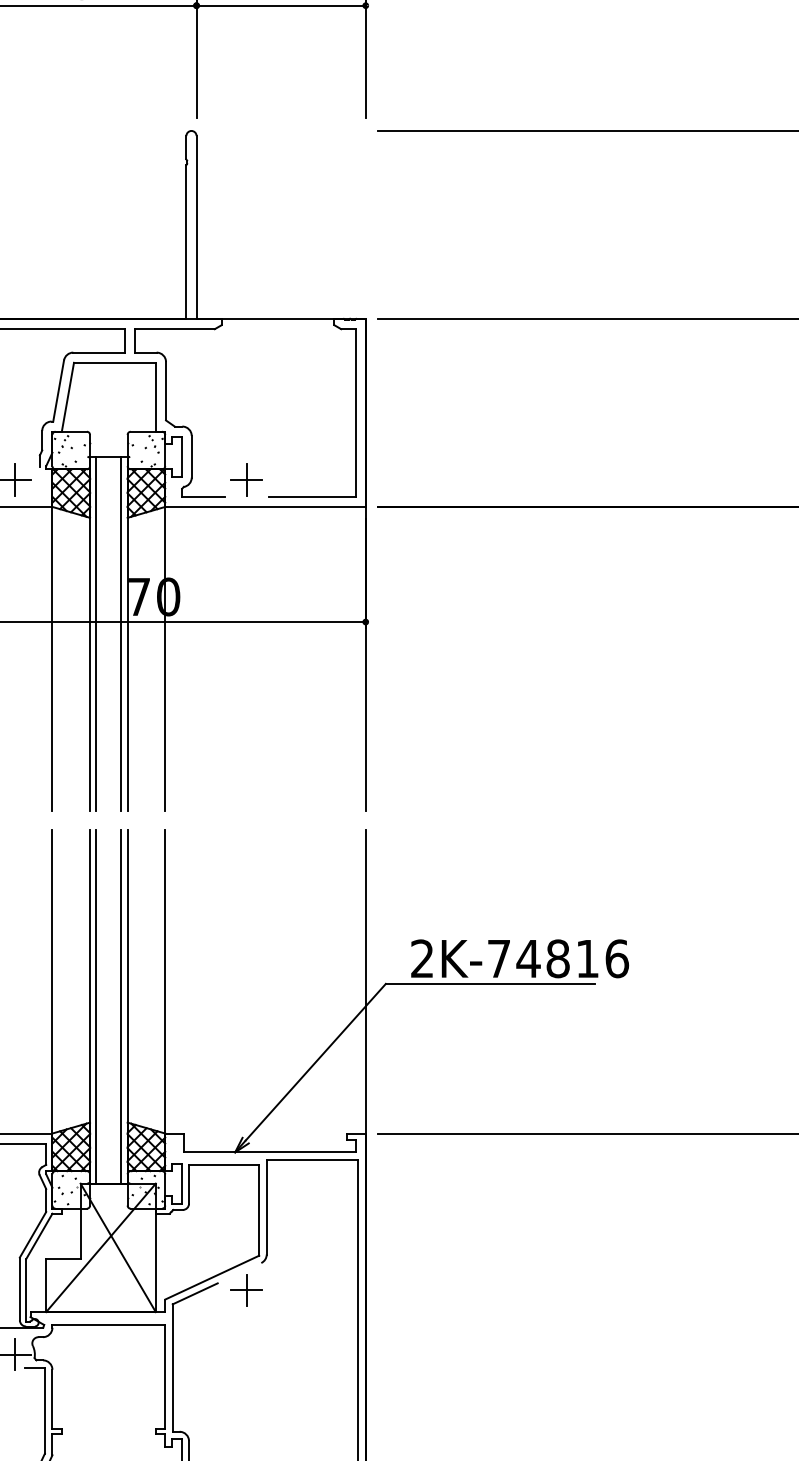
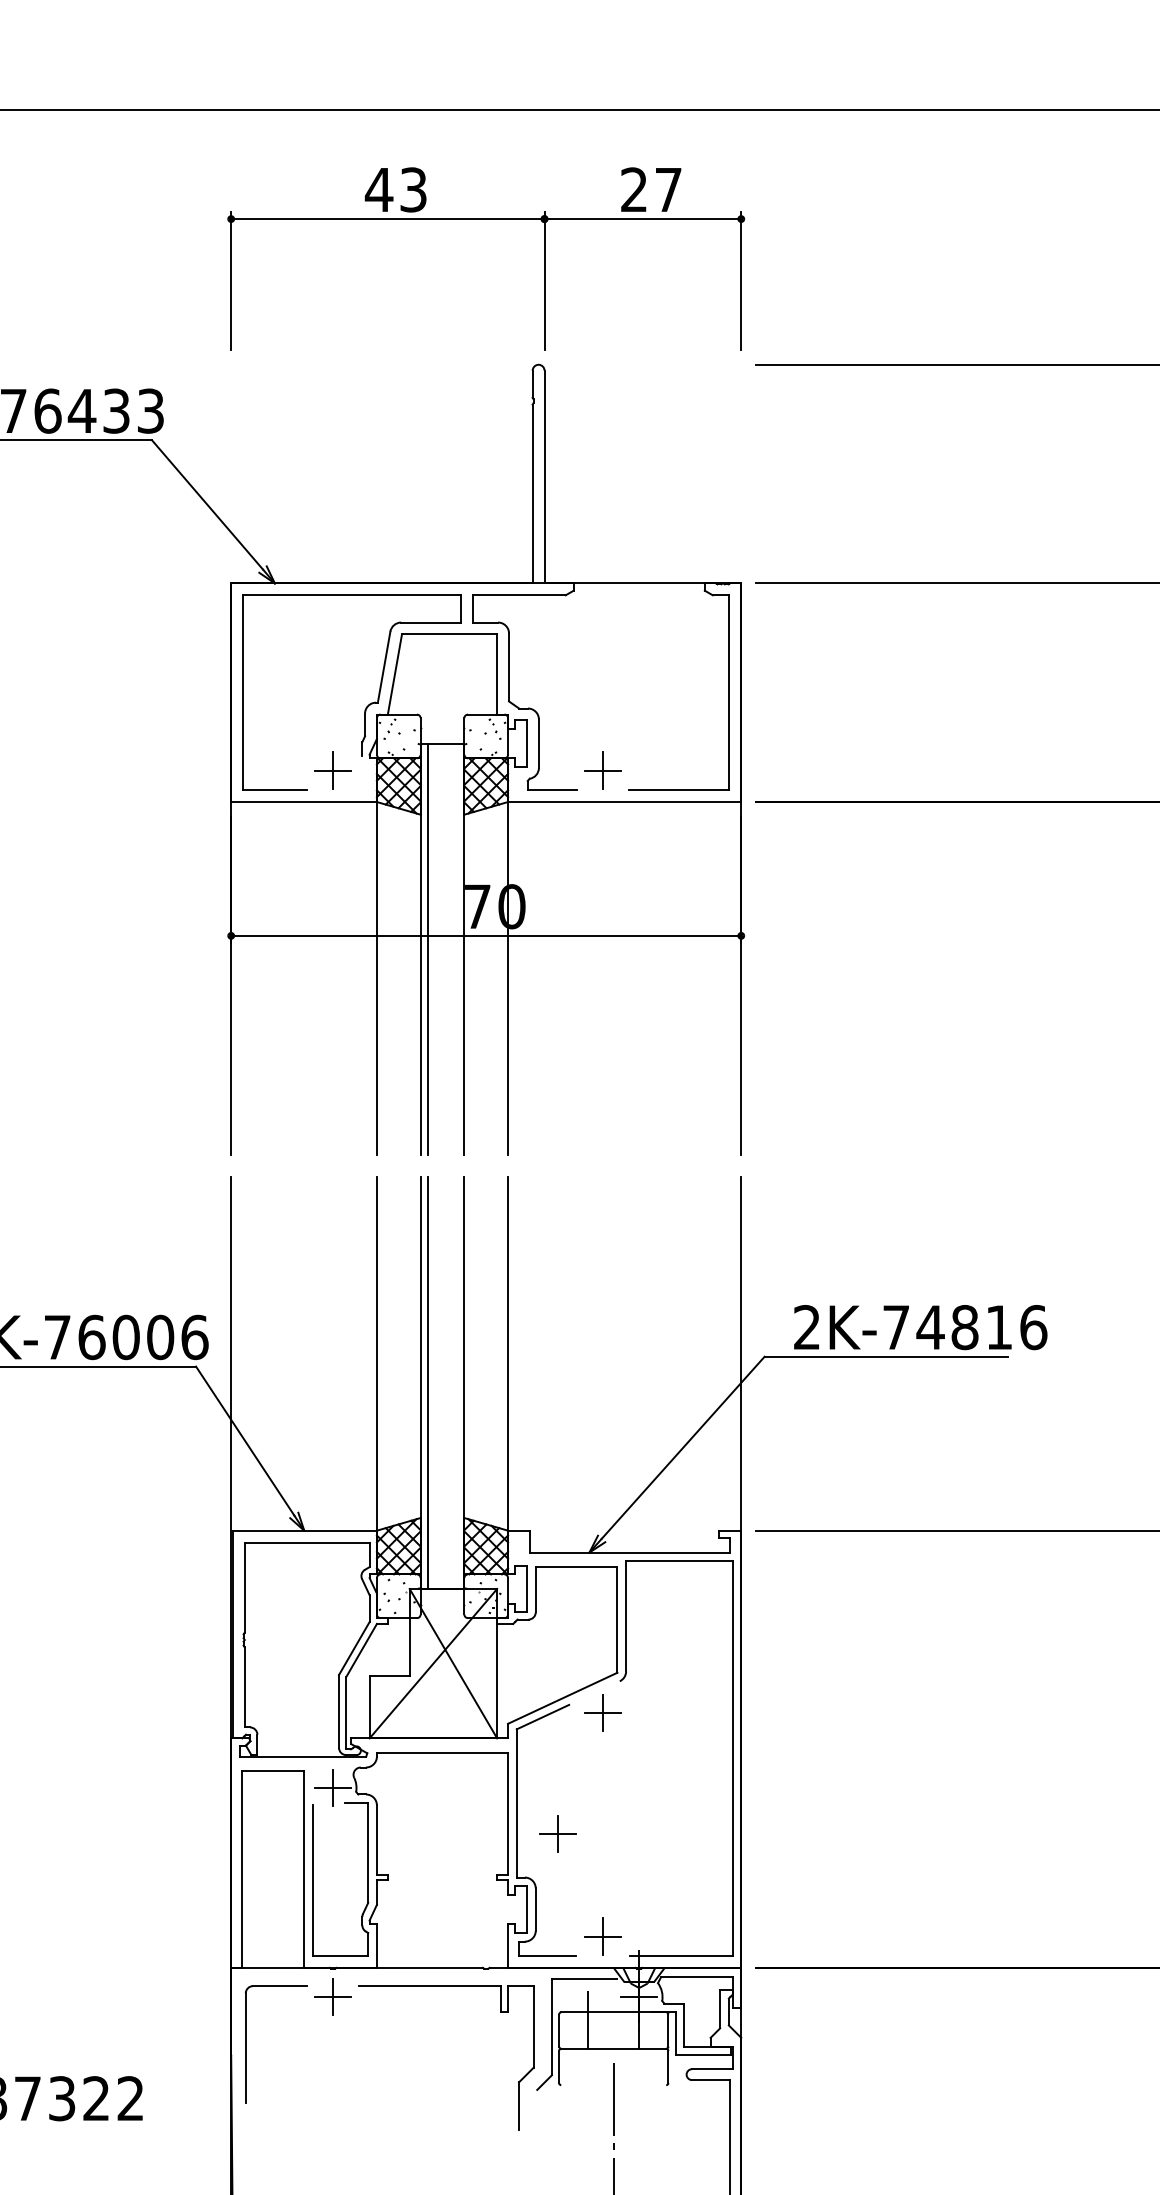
line: (121, 633) -> (457, 949), removed
line: (121, 1006) -> (457, 1382), removed
part: (207, 1393) -> (557, 1833), added

